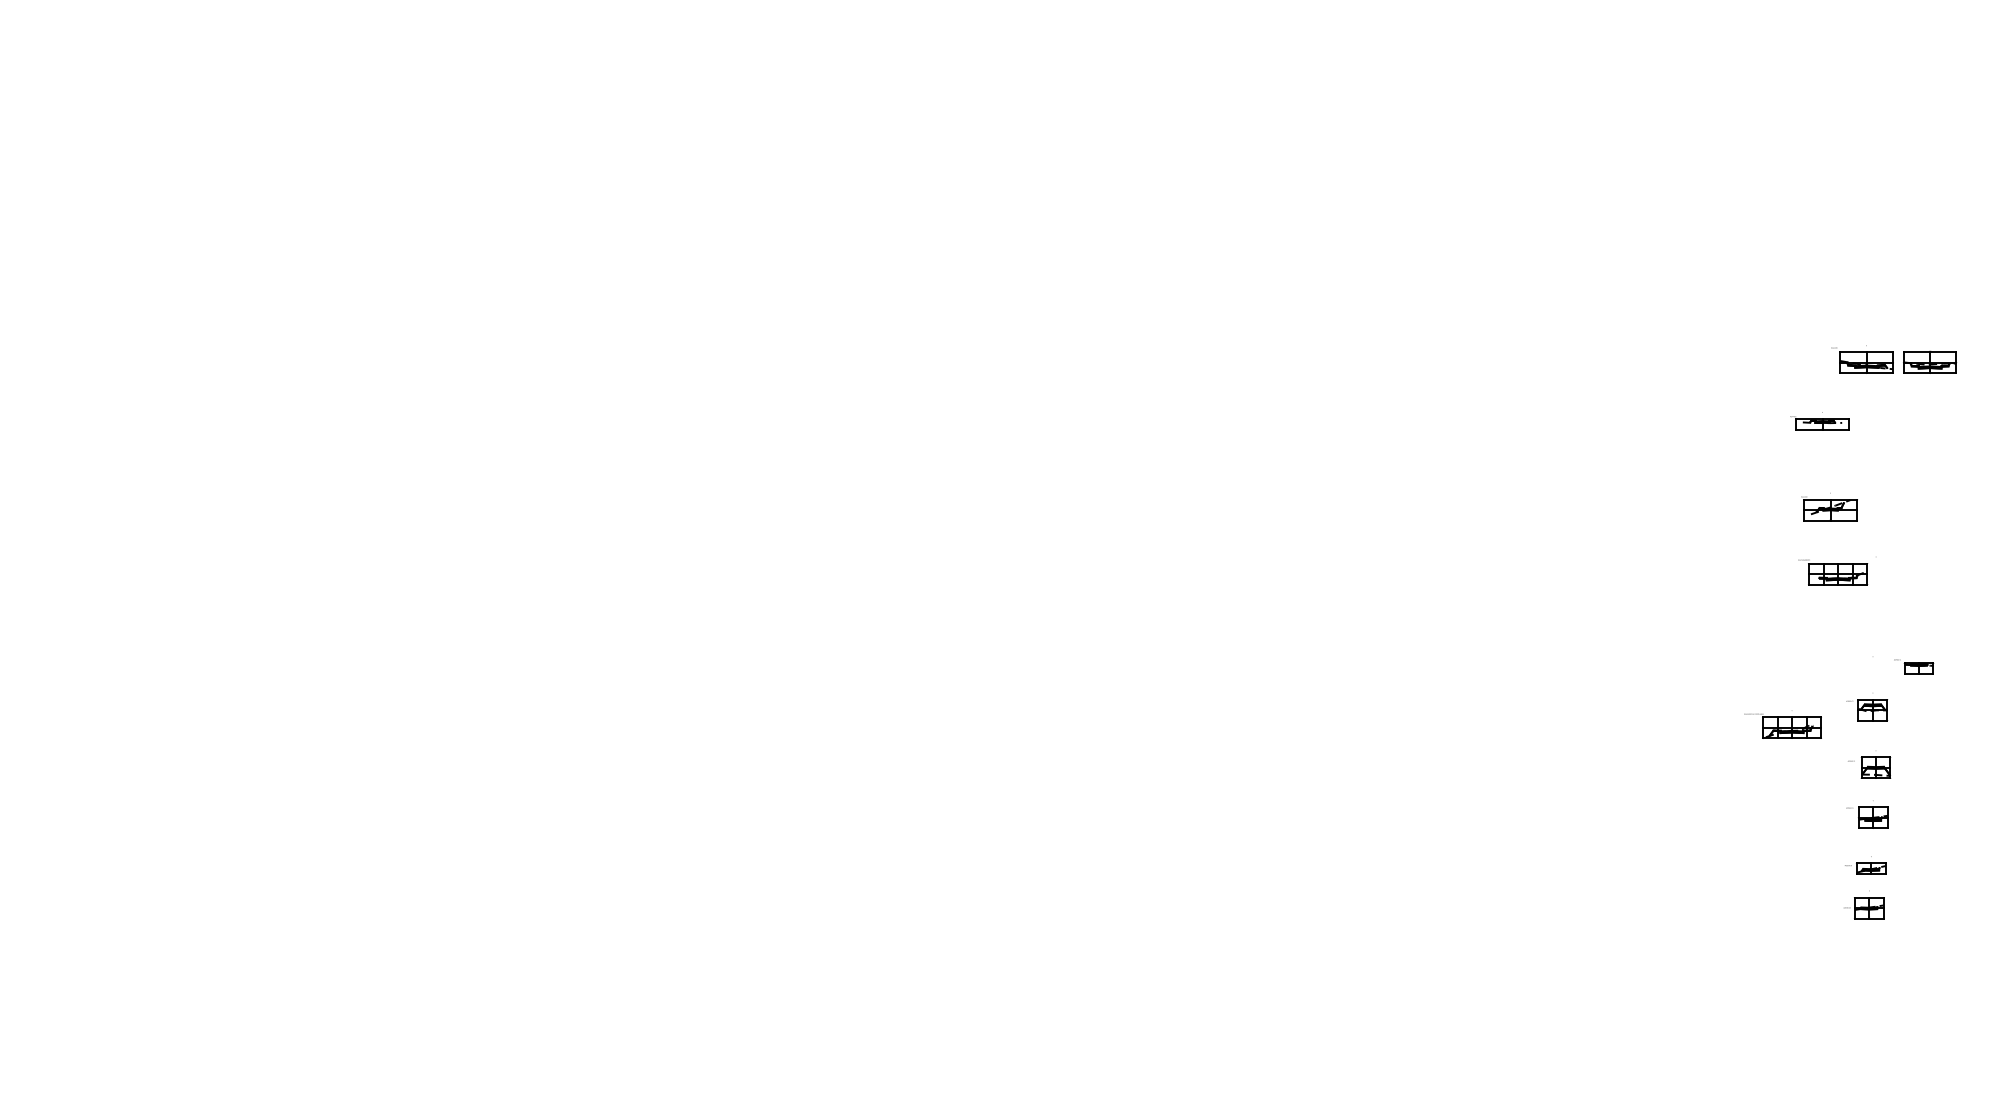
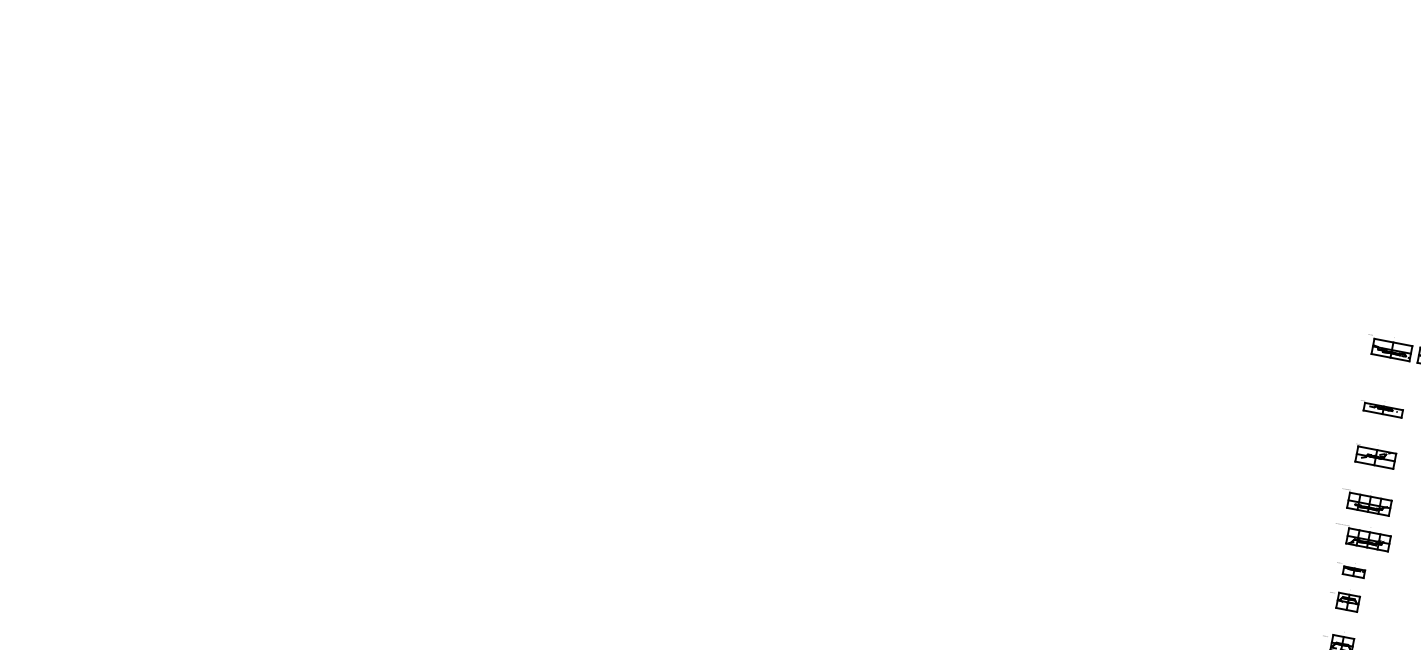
part: (1819, 421) -> (1381, 407), moved
part: (1829, 507) -> (1375, 455), moved
part: (1833, 572) -> (1366, 502), moved
part: (1914, 666) -> (1351, 570), moved
part: (1782, 724) -> (1362, 536), moved

